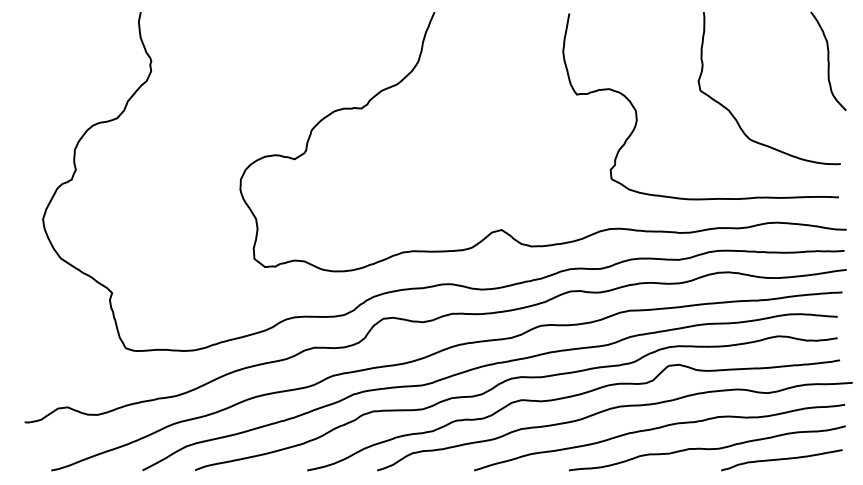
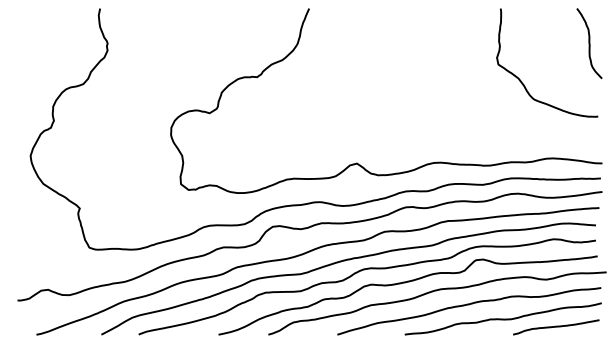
curve: (637, 110) -> (453, 78), removed

